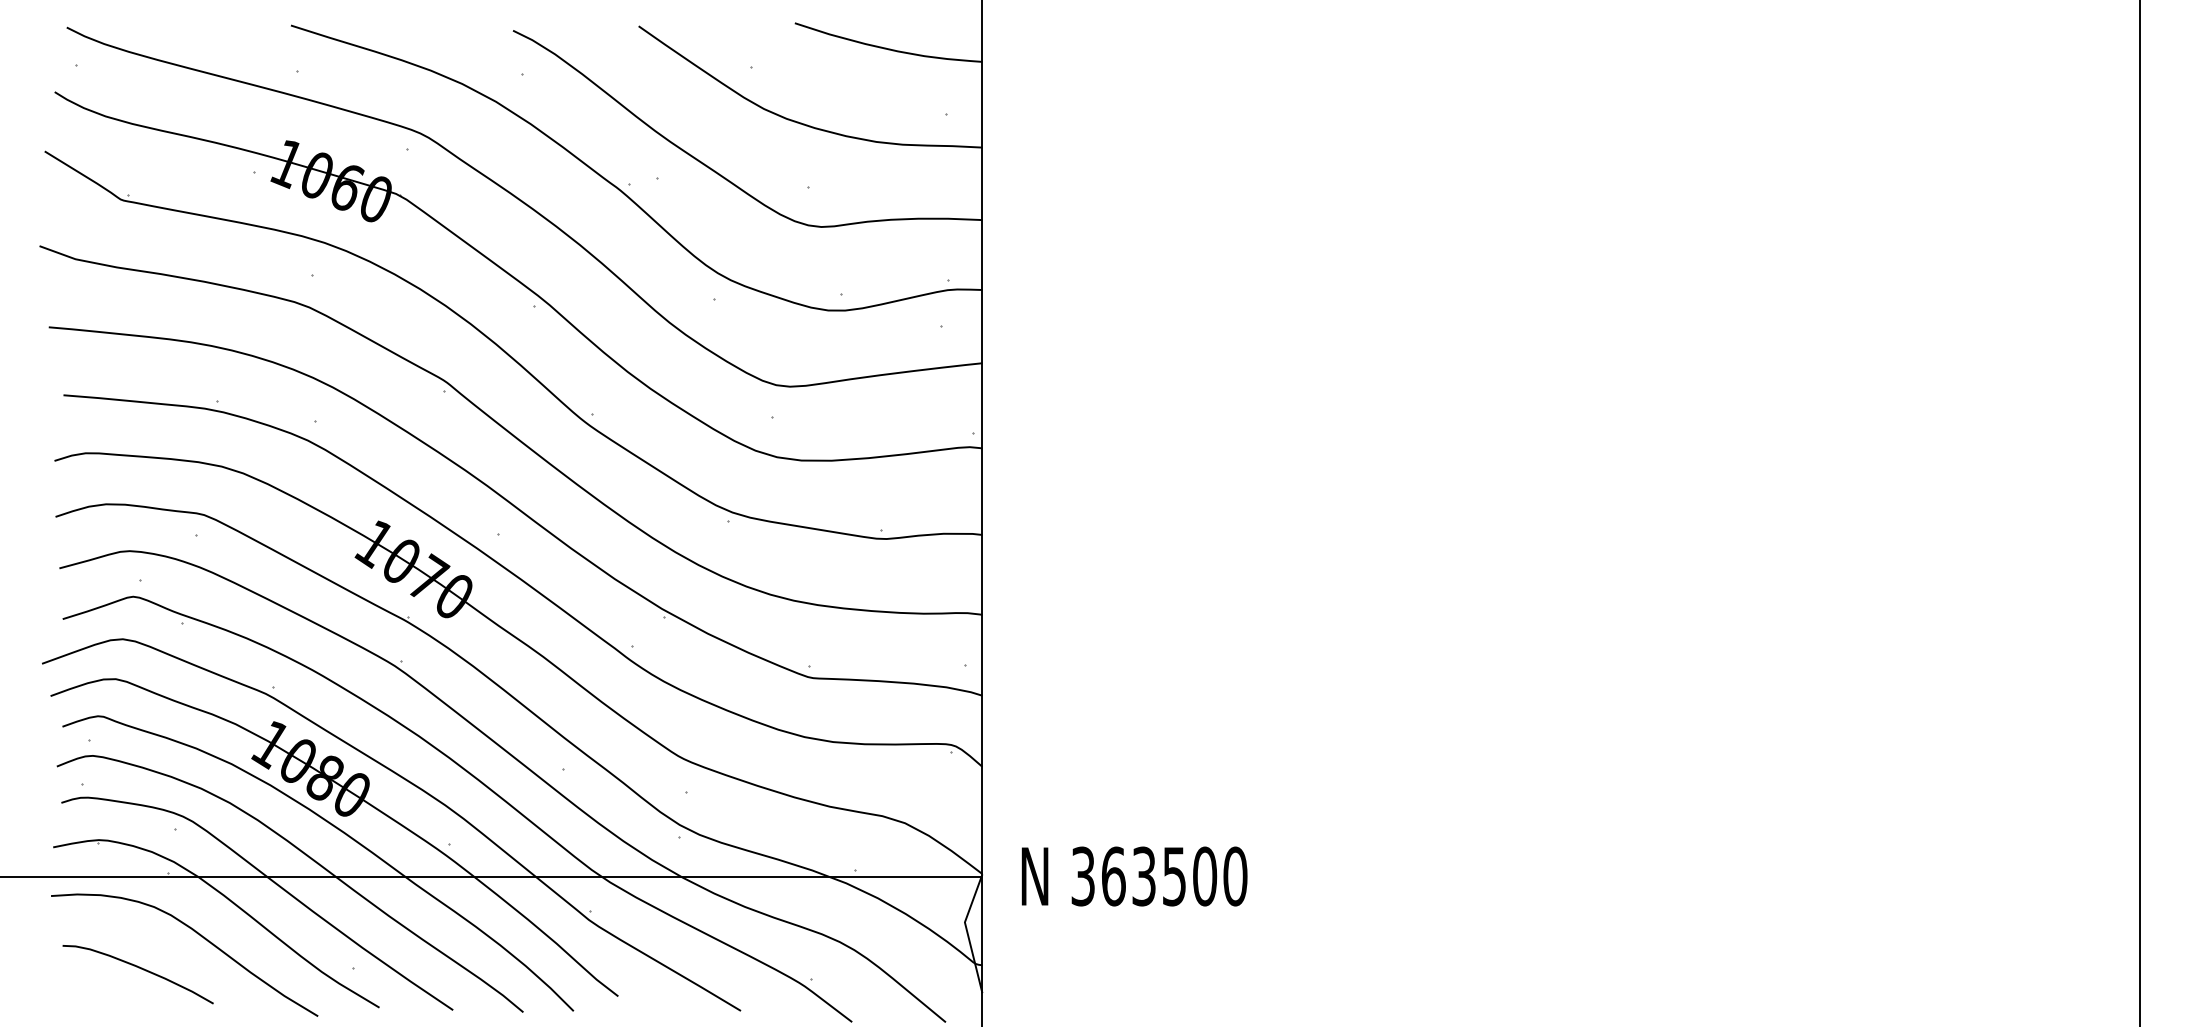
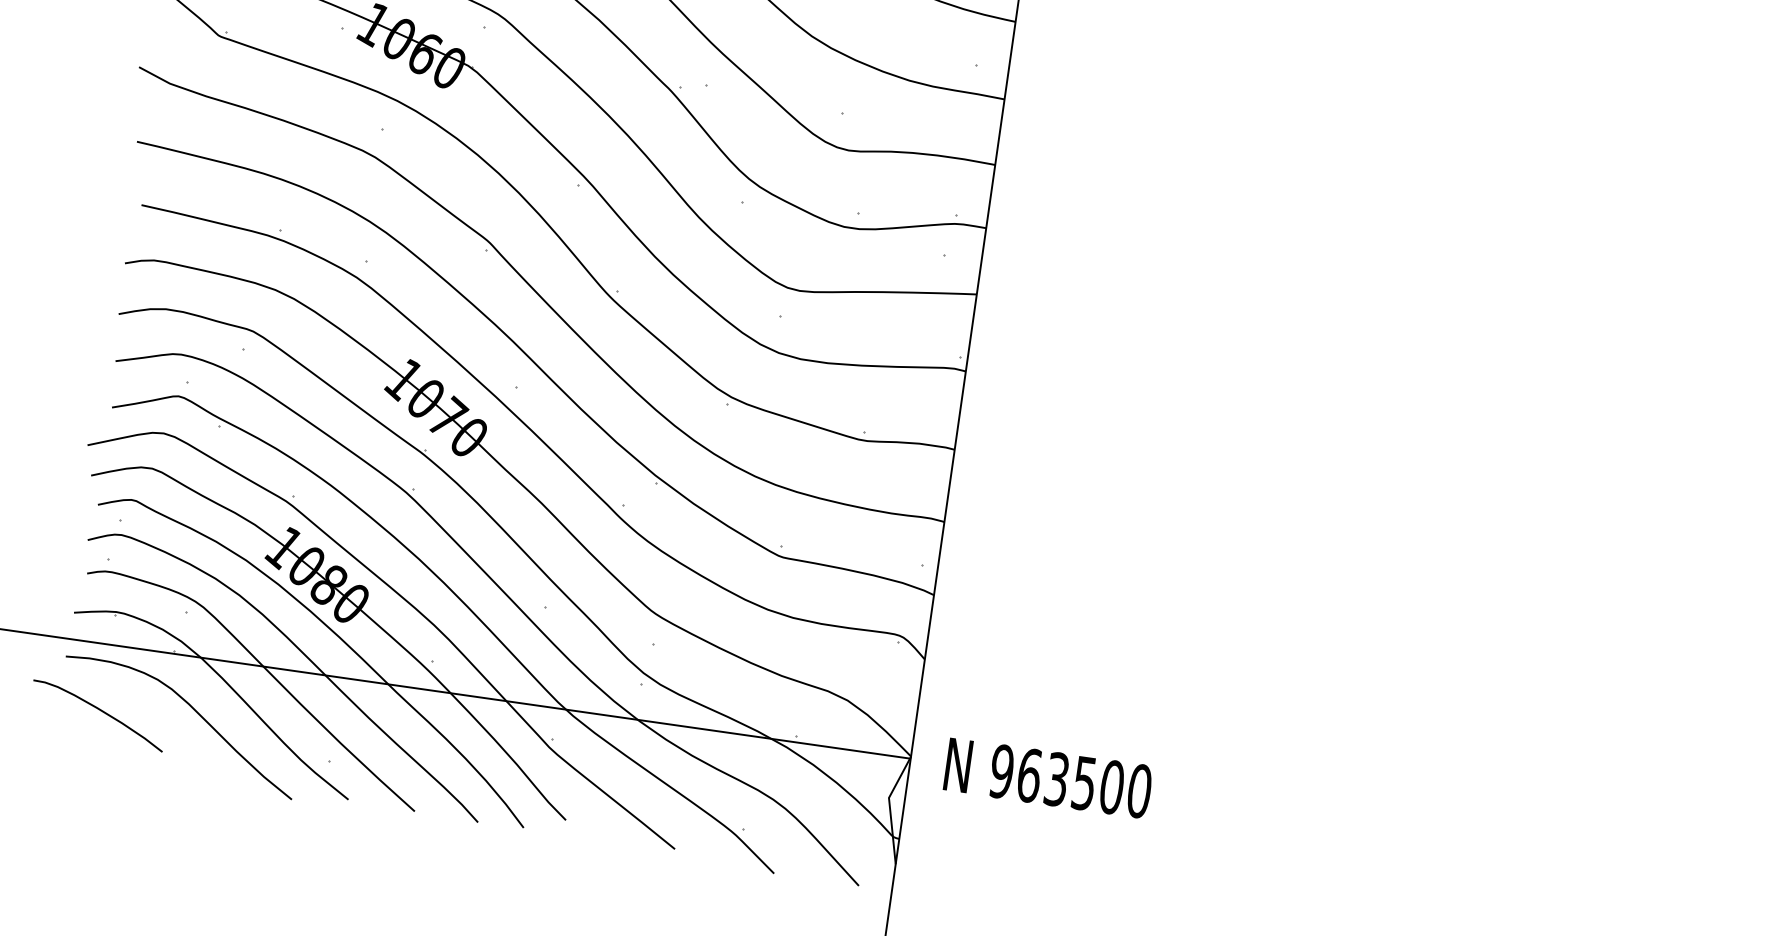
text: (1083, 876) -> (1002, 771), 363500 -> 963500
curve: (138, 968) -> (99, 710), moved

